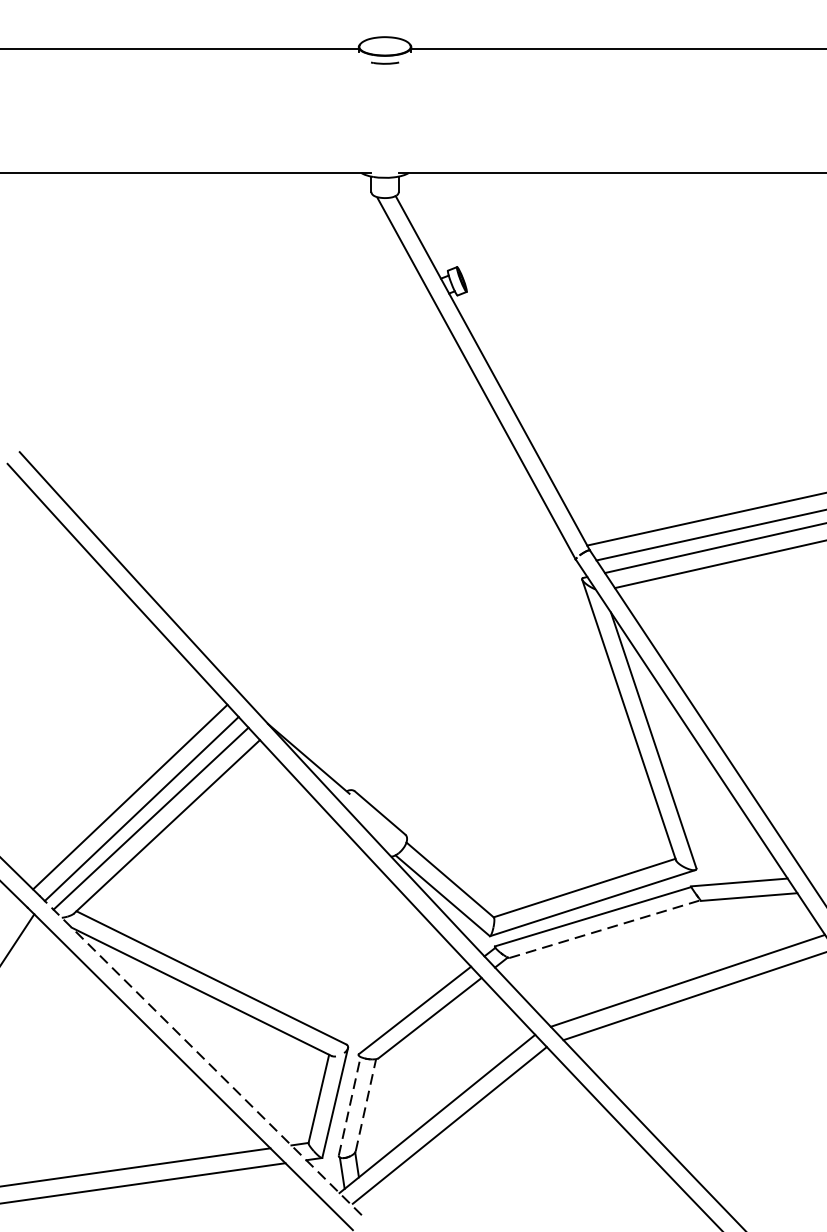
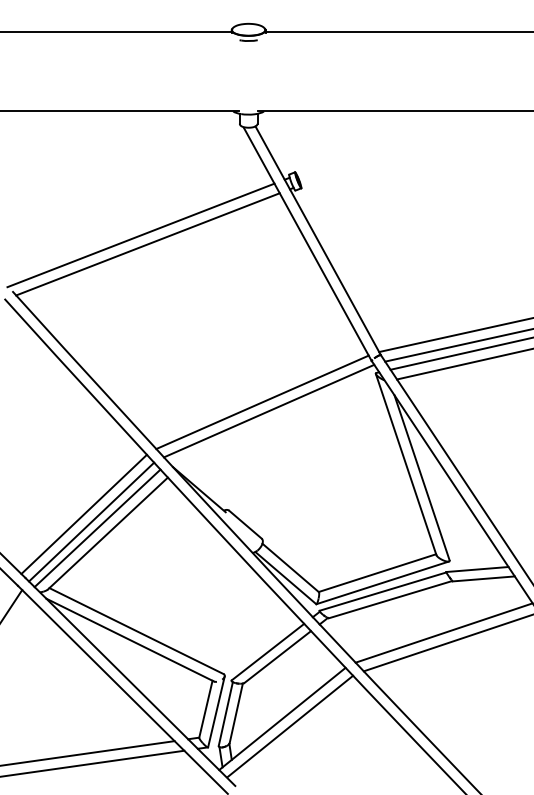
line: (217, 365) -> (140, 235), added
line: (228, 378) -> (147, 244), added
line: (406, 623) -> (262, 402), added
line: (417, 636) -> (269, 410), added
line: (606, 928) -> (391, 599), dashed -> solid
line: (202, 1057) -> (130, 682), dashed -> solid
line: (366, 1103) -> (236, 712), dashed -> solid
line: (349, 1105) -> (225, 713), dashed -> solid

